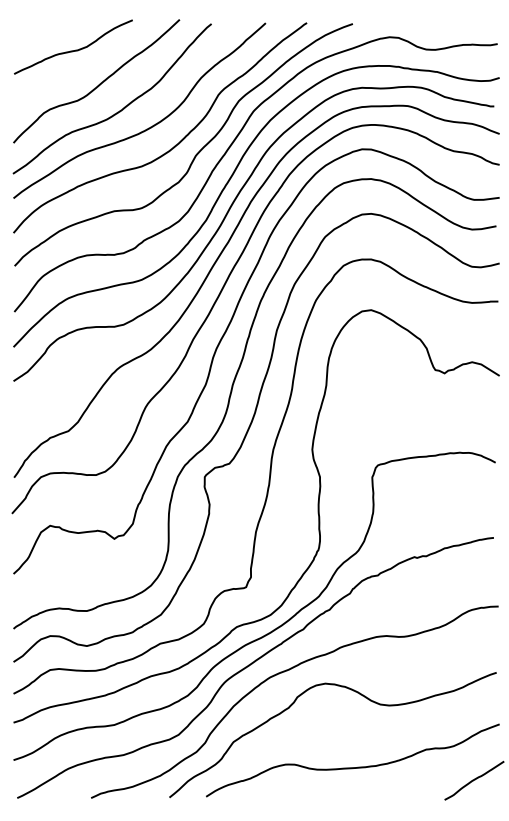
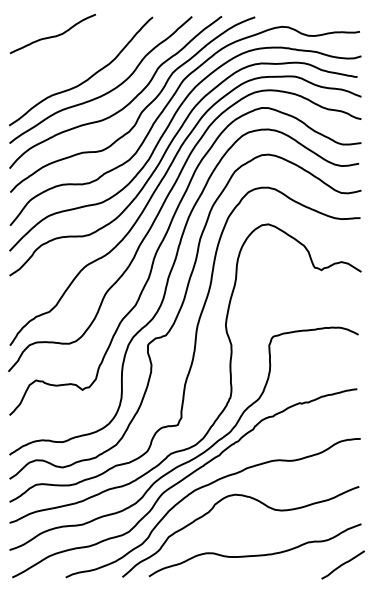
curve: (99, 83) -> (71, 60), removed

